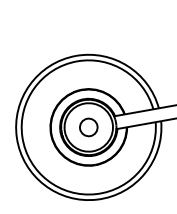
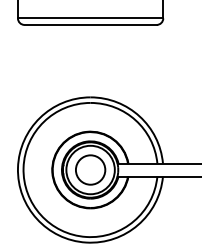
circle: (88, 126) -> (90, 169), size x1.67

